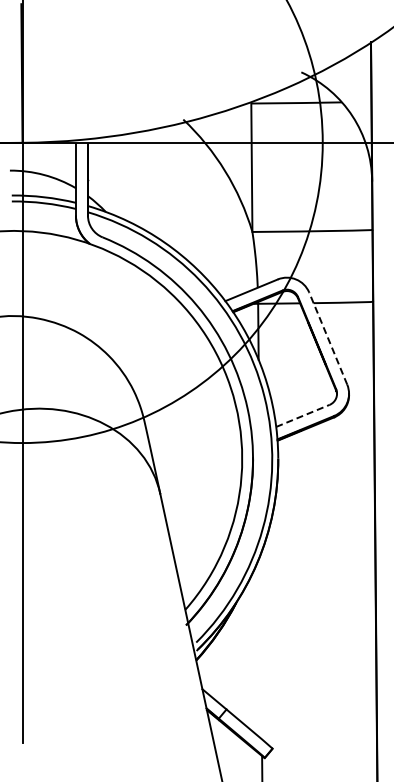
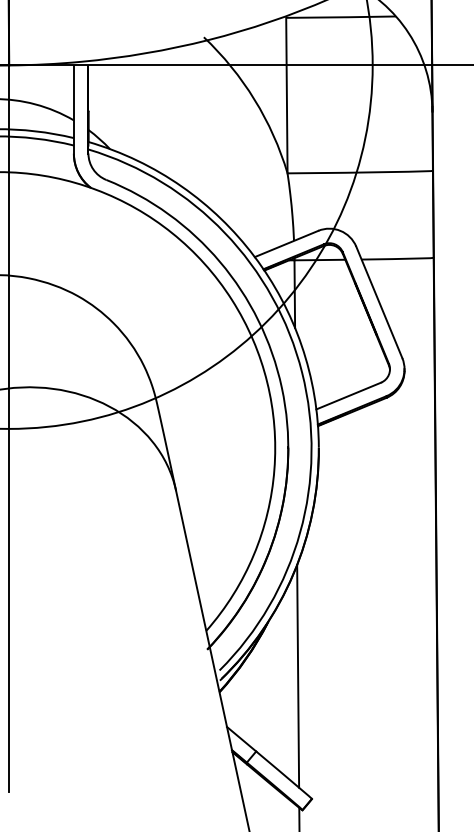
line: (328, 338) -> (379, 302), dashed -> solid
line: (302, 415) -> (348, 395), dashed -> solid
line: (260, 647) -> (297, 676), added

